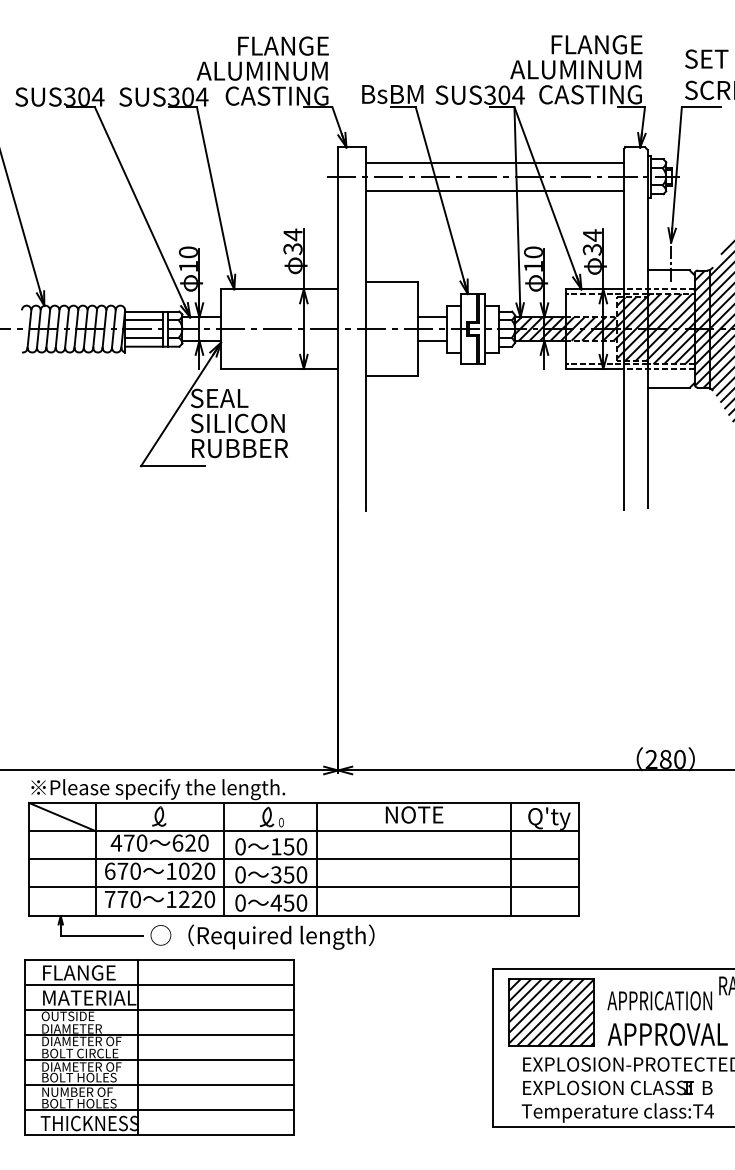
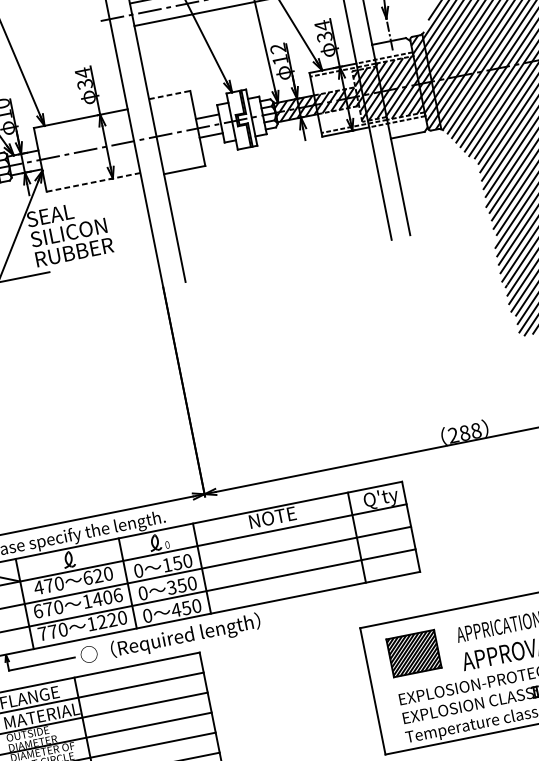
text: (533, 252) -> (278, 48), 10 -> 12
line: (392, 282) -> (170, 95), solid -> dashed
line: (279, 368) -> (93, 182), solid -> dashed
text: (679, 759) -> (475, 430), 280 -> 288
text: (196, 870) -> (107, 596), 1020 -> 1406
part: (551, 1012) -> (413, 653), size x0.7

